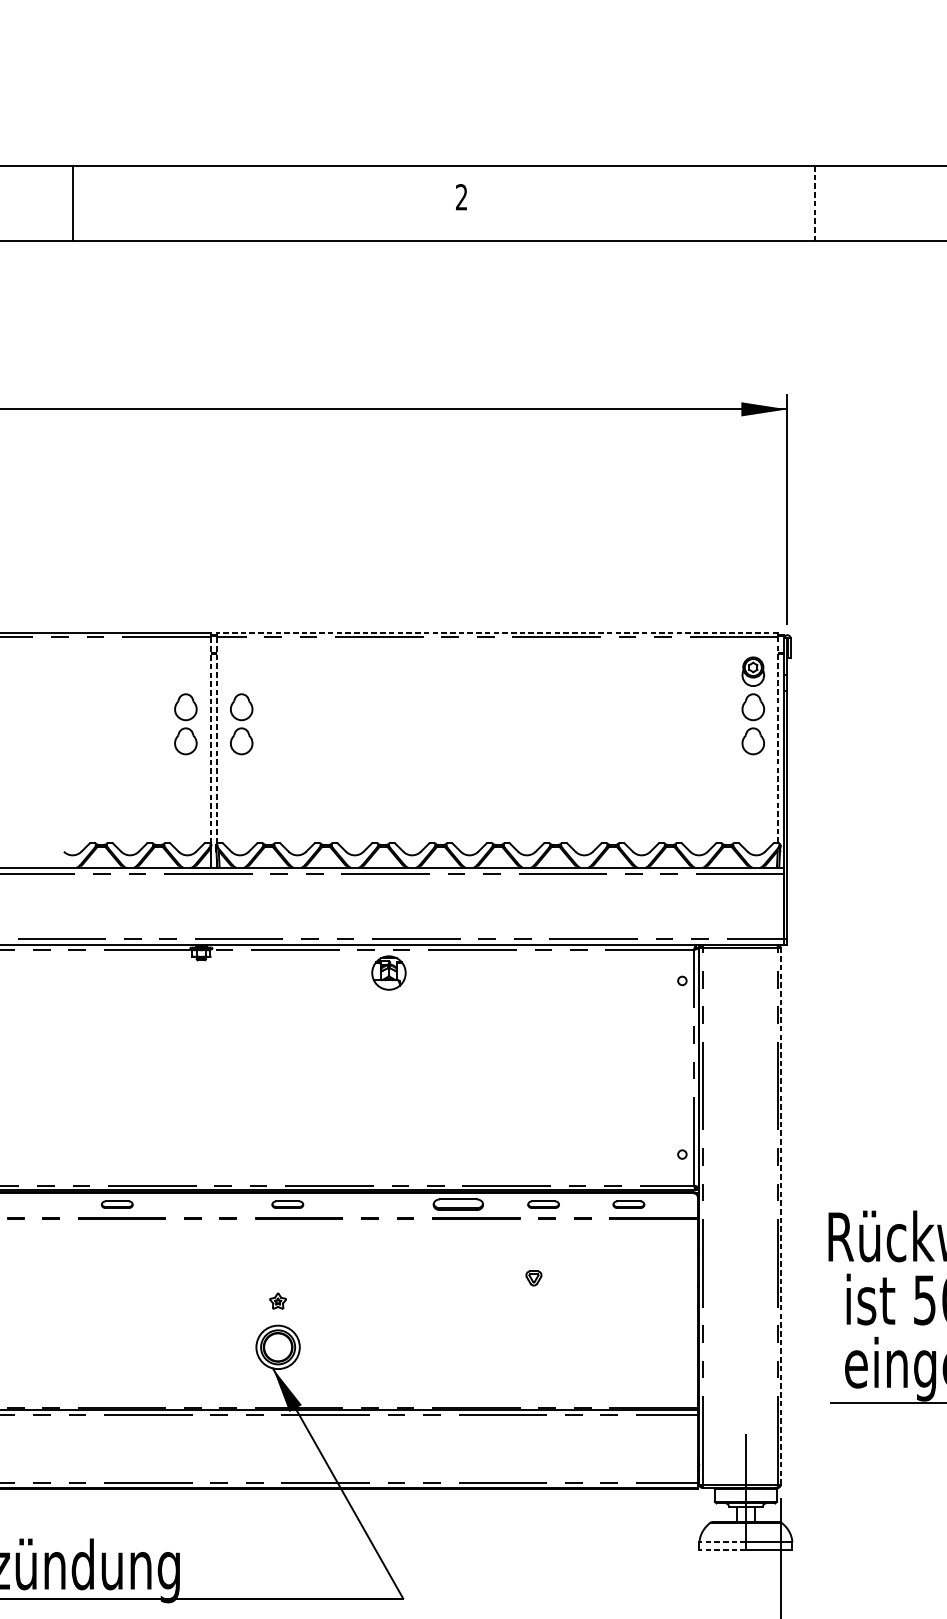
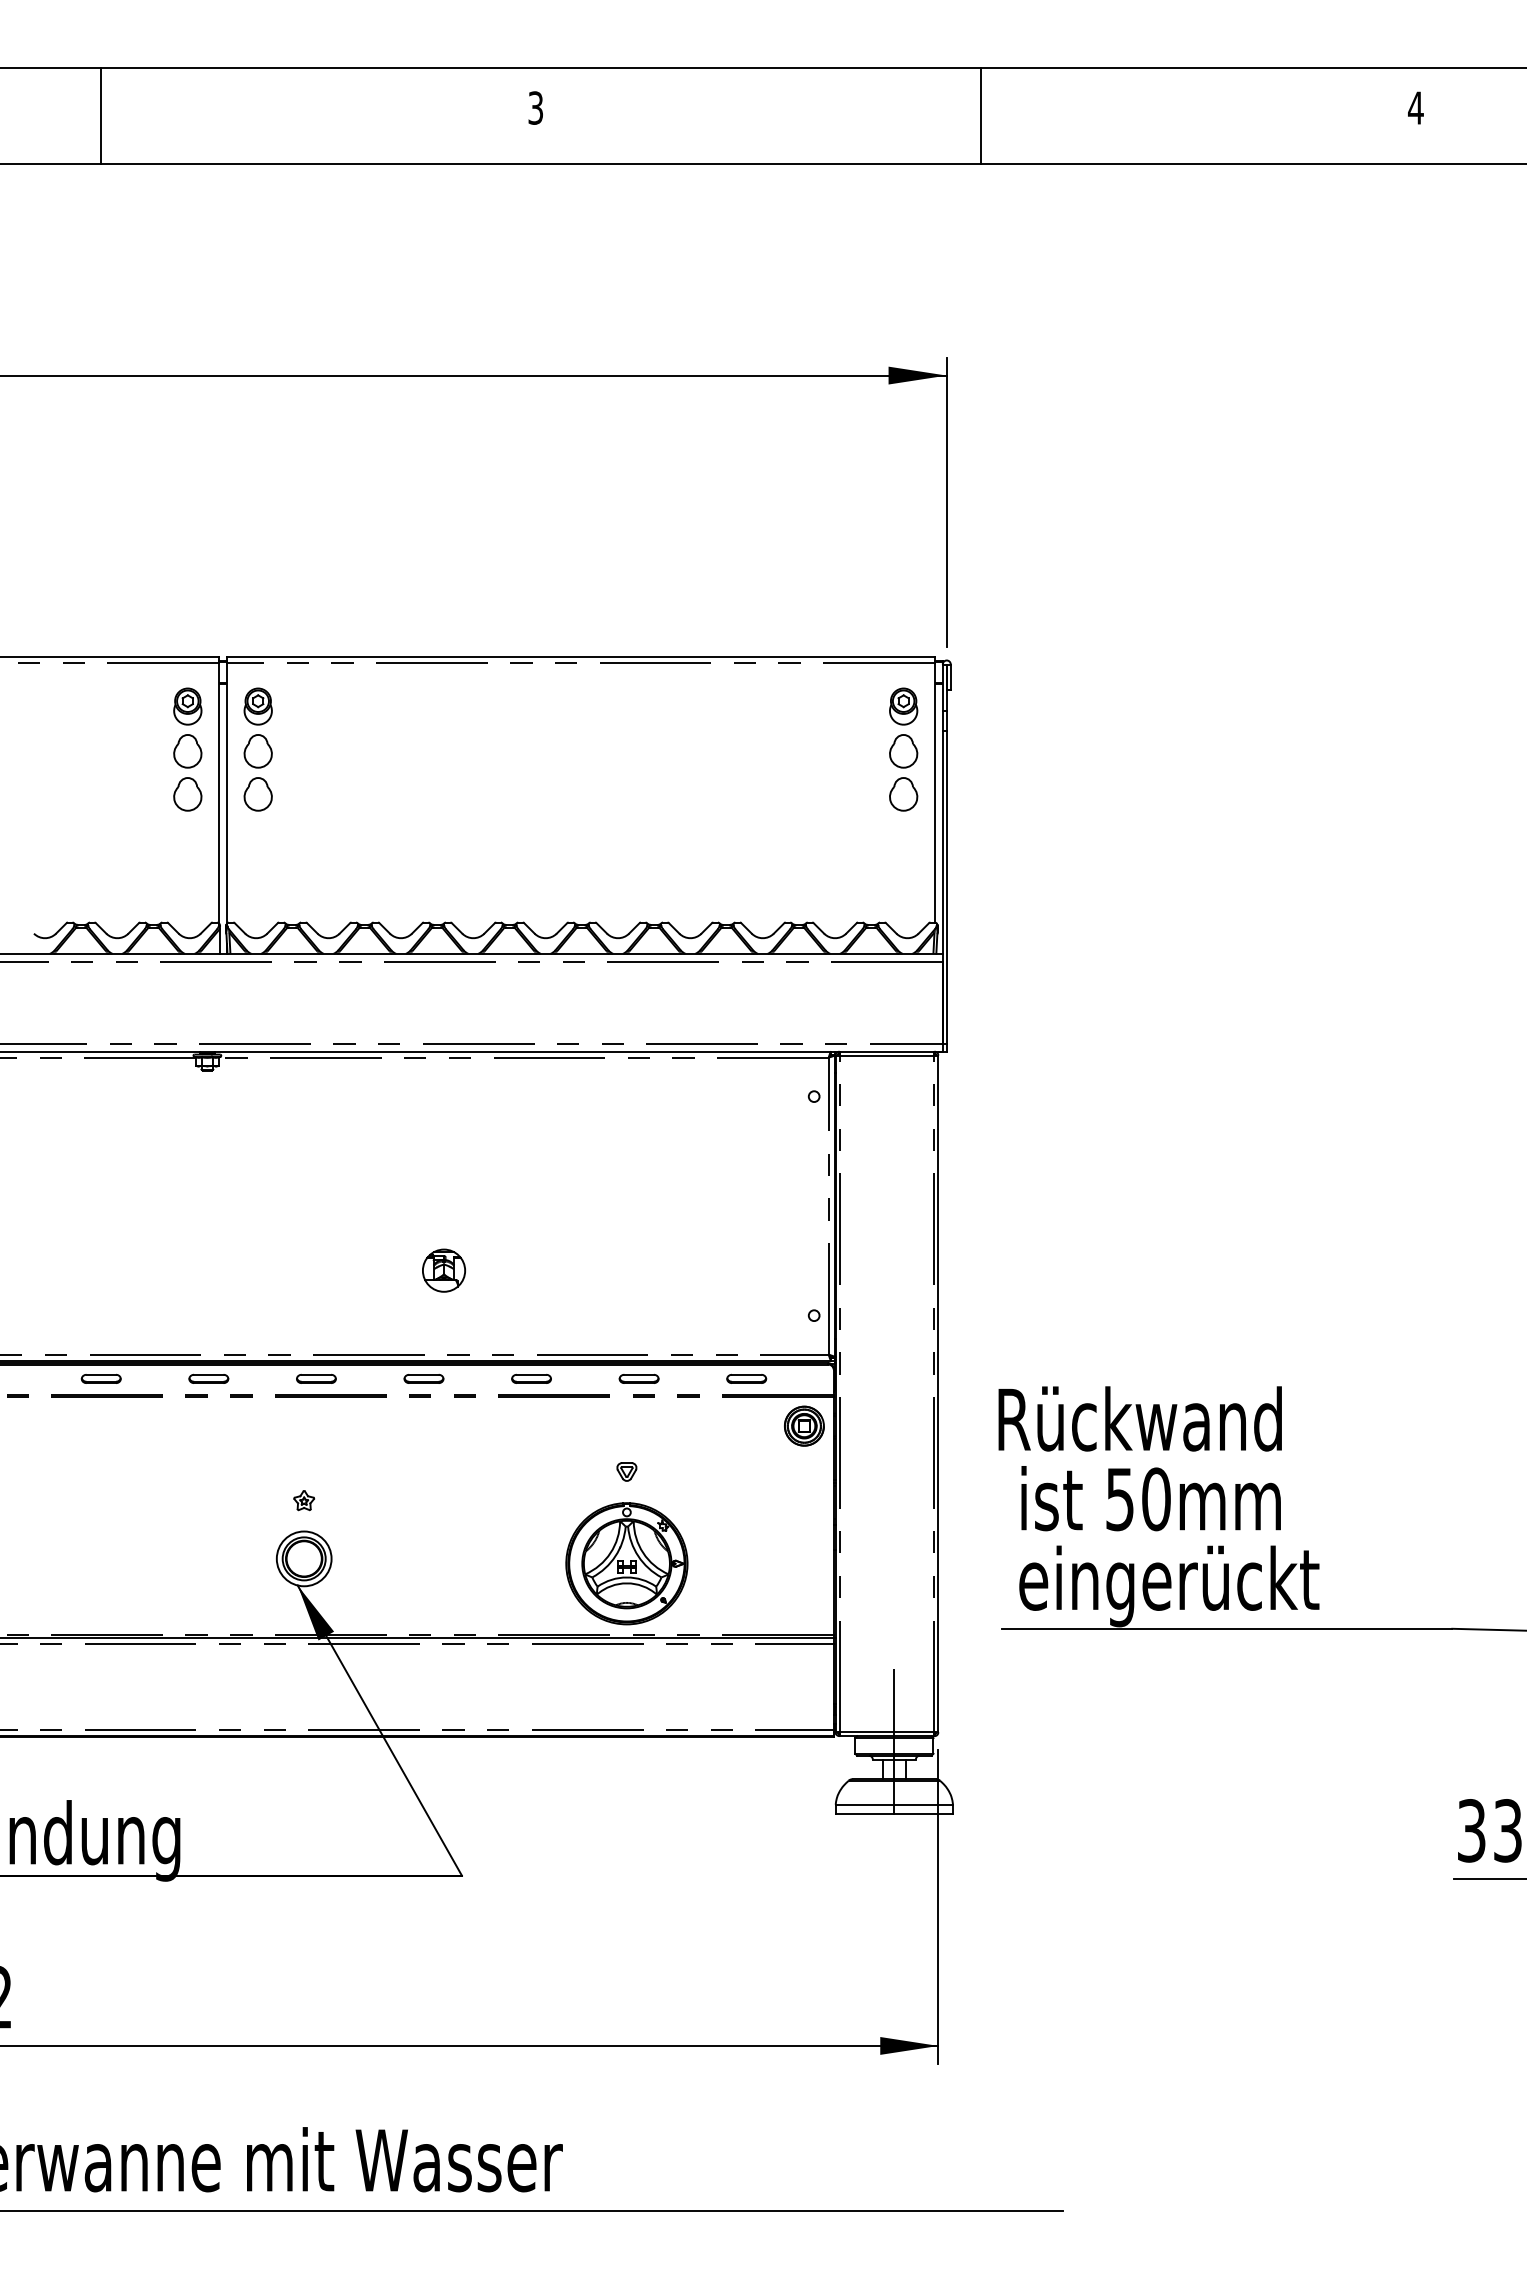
text: (461, 196) -> (535, 107), 2 -> 3
line: (73, 203) -> (100, 115), moved
line: (815, 203) -> (981, 116), dashed -> solid
line: (497, 632) -> (580, 657), dashed -> solid
part: (185, 671) -> (187, 706), added
part: (241, 671) -> (257, 706), added
line: (210, 739) -> (219, 792), dashed -> solid
line: (777, 739) -> (934, 792), dashed -> solid
line: (216, 740) -> (226, 793), dashed -> solid
part: (388, 972) -> (443, 1270), moved
part: (202, 1204) -> (208, 1378), added
part: (372, 1204) -> (423, 1378), added
part: (458, 1204) -> (531, 1378), size x0.62
line: (780, 1216) -> (938, 1393), dashed -> solid
part: (674, 1241) -> (804, 1425), added
part: (533, 1351) -> (626, 1563), added
line: (722, 1542) -> (864, 1804), dashed -> solid
line: (722, 1549) -> (864, 1814), dashed -> solid

